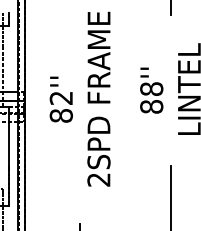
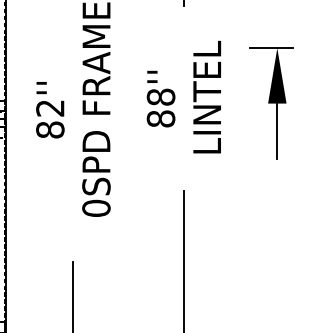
text: (99, 179) -> (96, 207), 2SPD -> 0SPD

